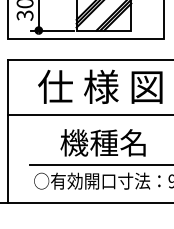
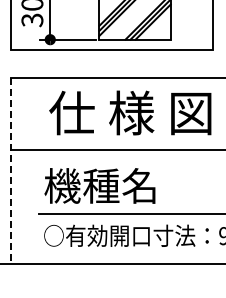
line: (8, 131) -> (10, 171), solid -> dashed
text: (102, 142) -> (99, 185), moved

